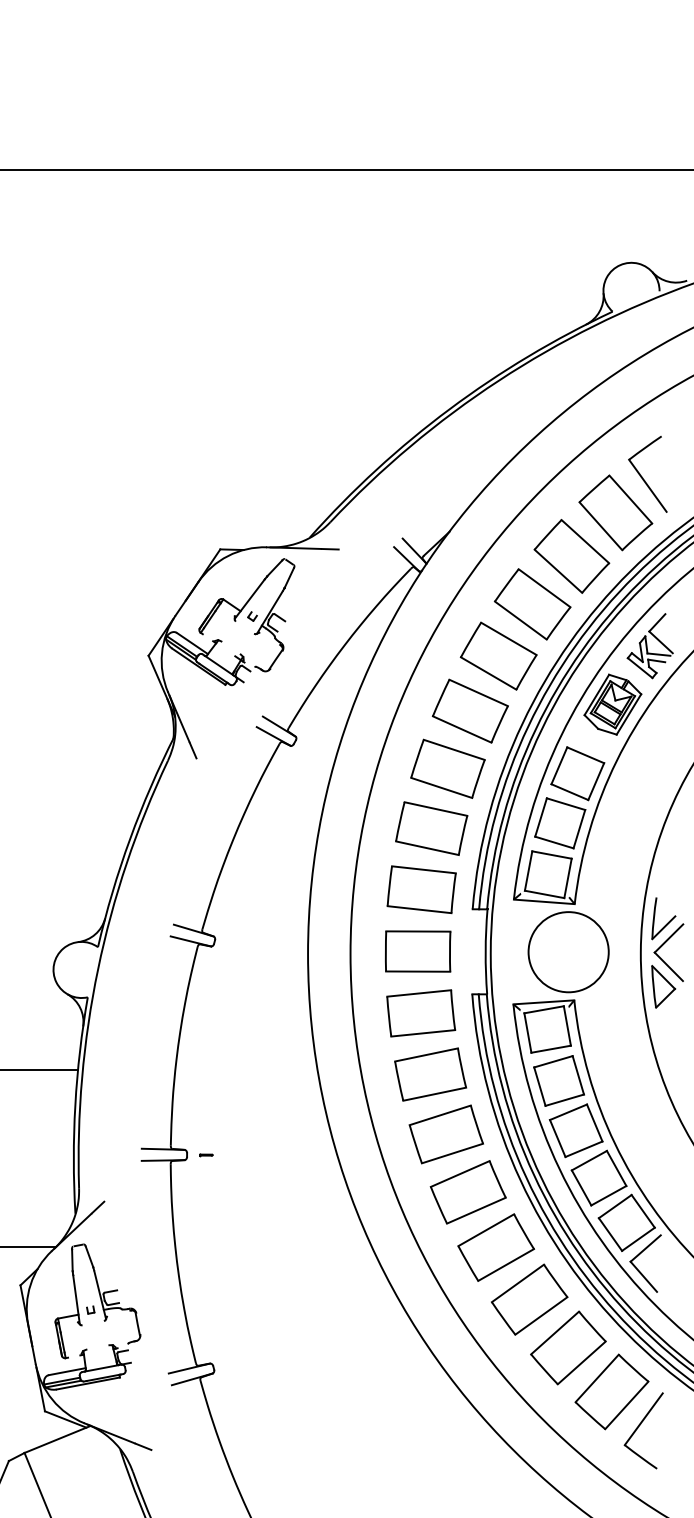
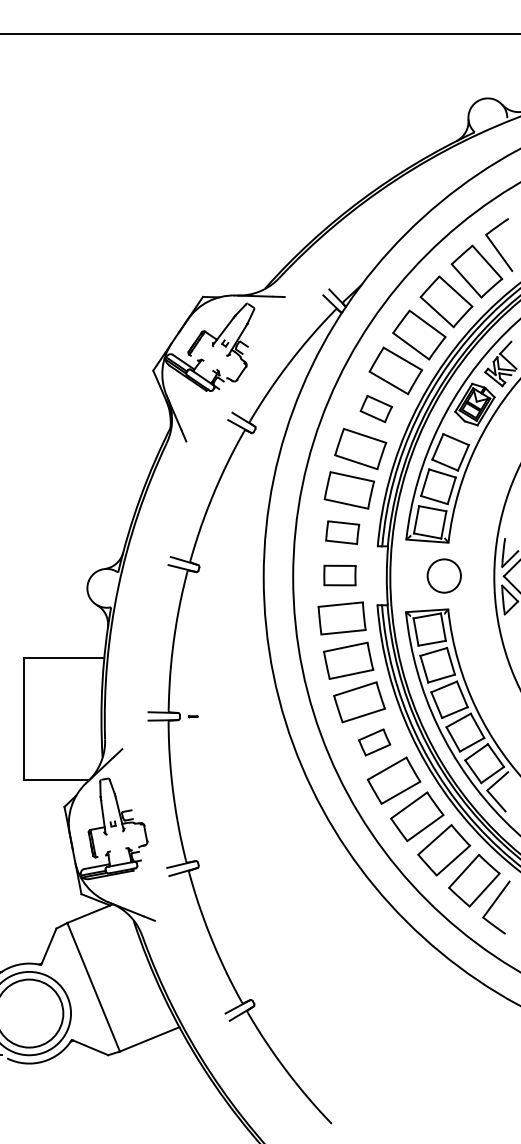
part: (470, 710) -> (376, 408), size x0.6
part: (421, 889) -> (342, 532), size x0.7
part: (417, 951) -> (339, 575), size x0.7
circle: (568, 951) -> (444, 575), size x0.6
part: (467, 1192) -> (374, 742), size x0.6

